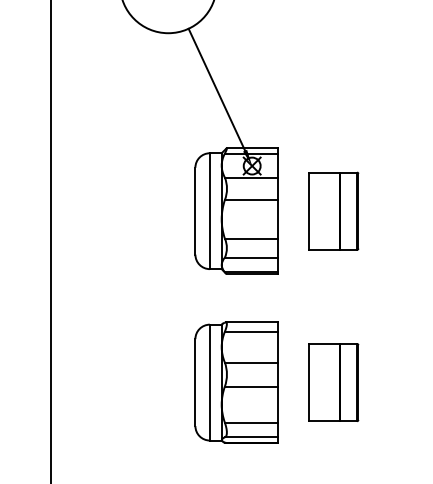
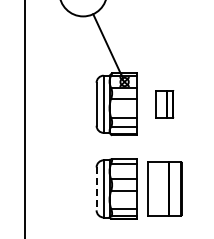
part: (332, 209) -> (164, 103), size x0.7
part: (332, 381) -> (164, 188), size x1.4
line: (195, 383) -> (96, 189), solid -> dashed

